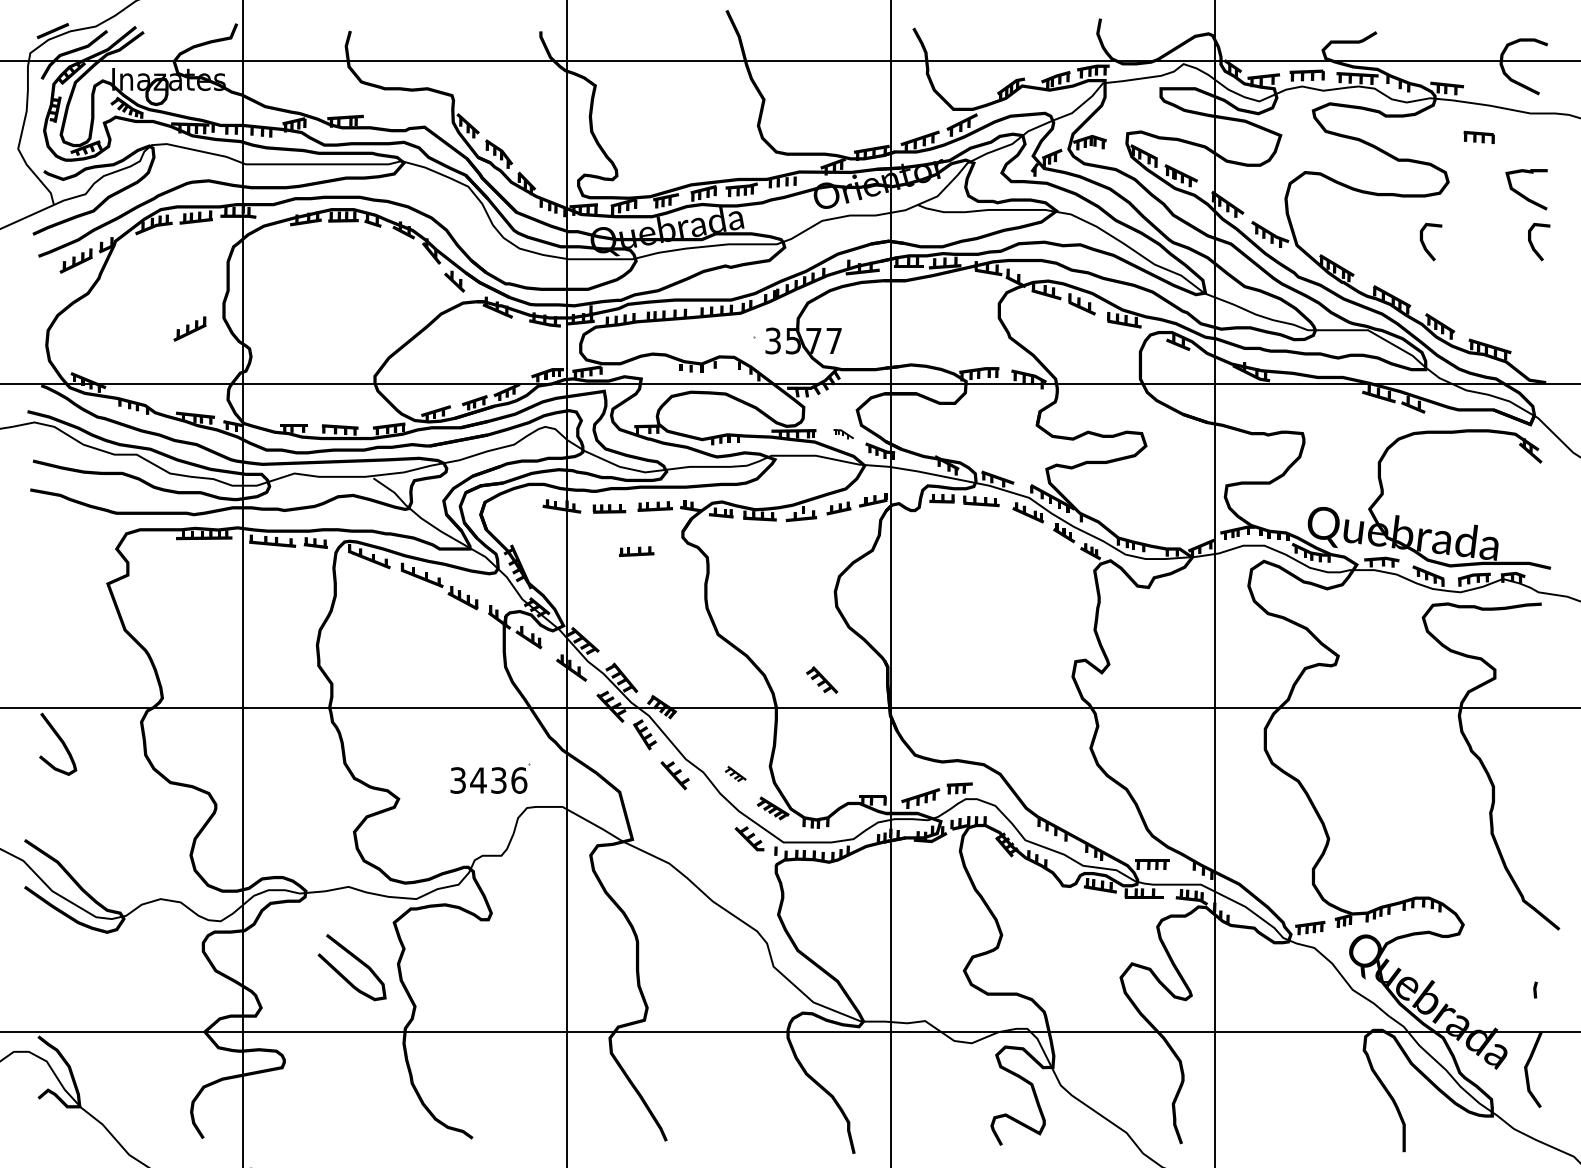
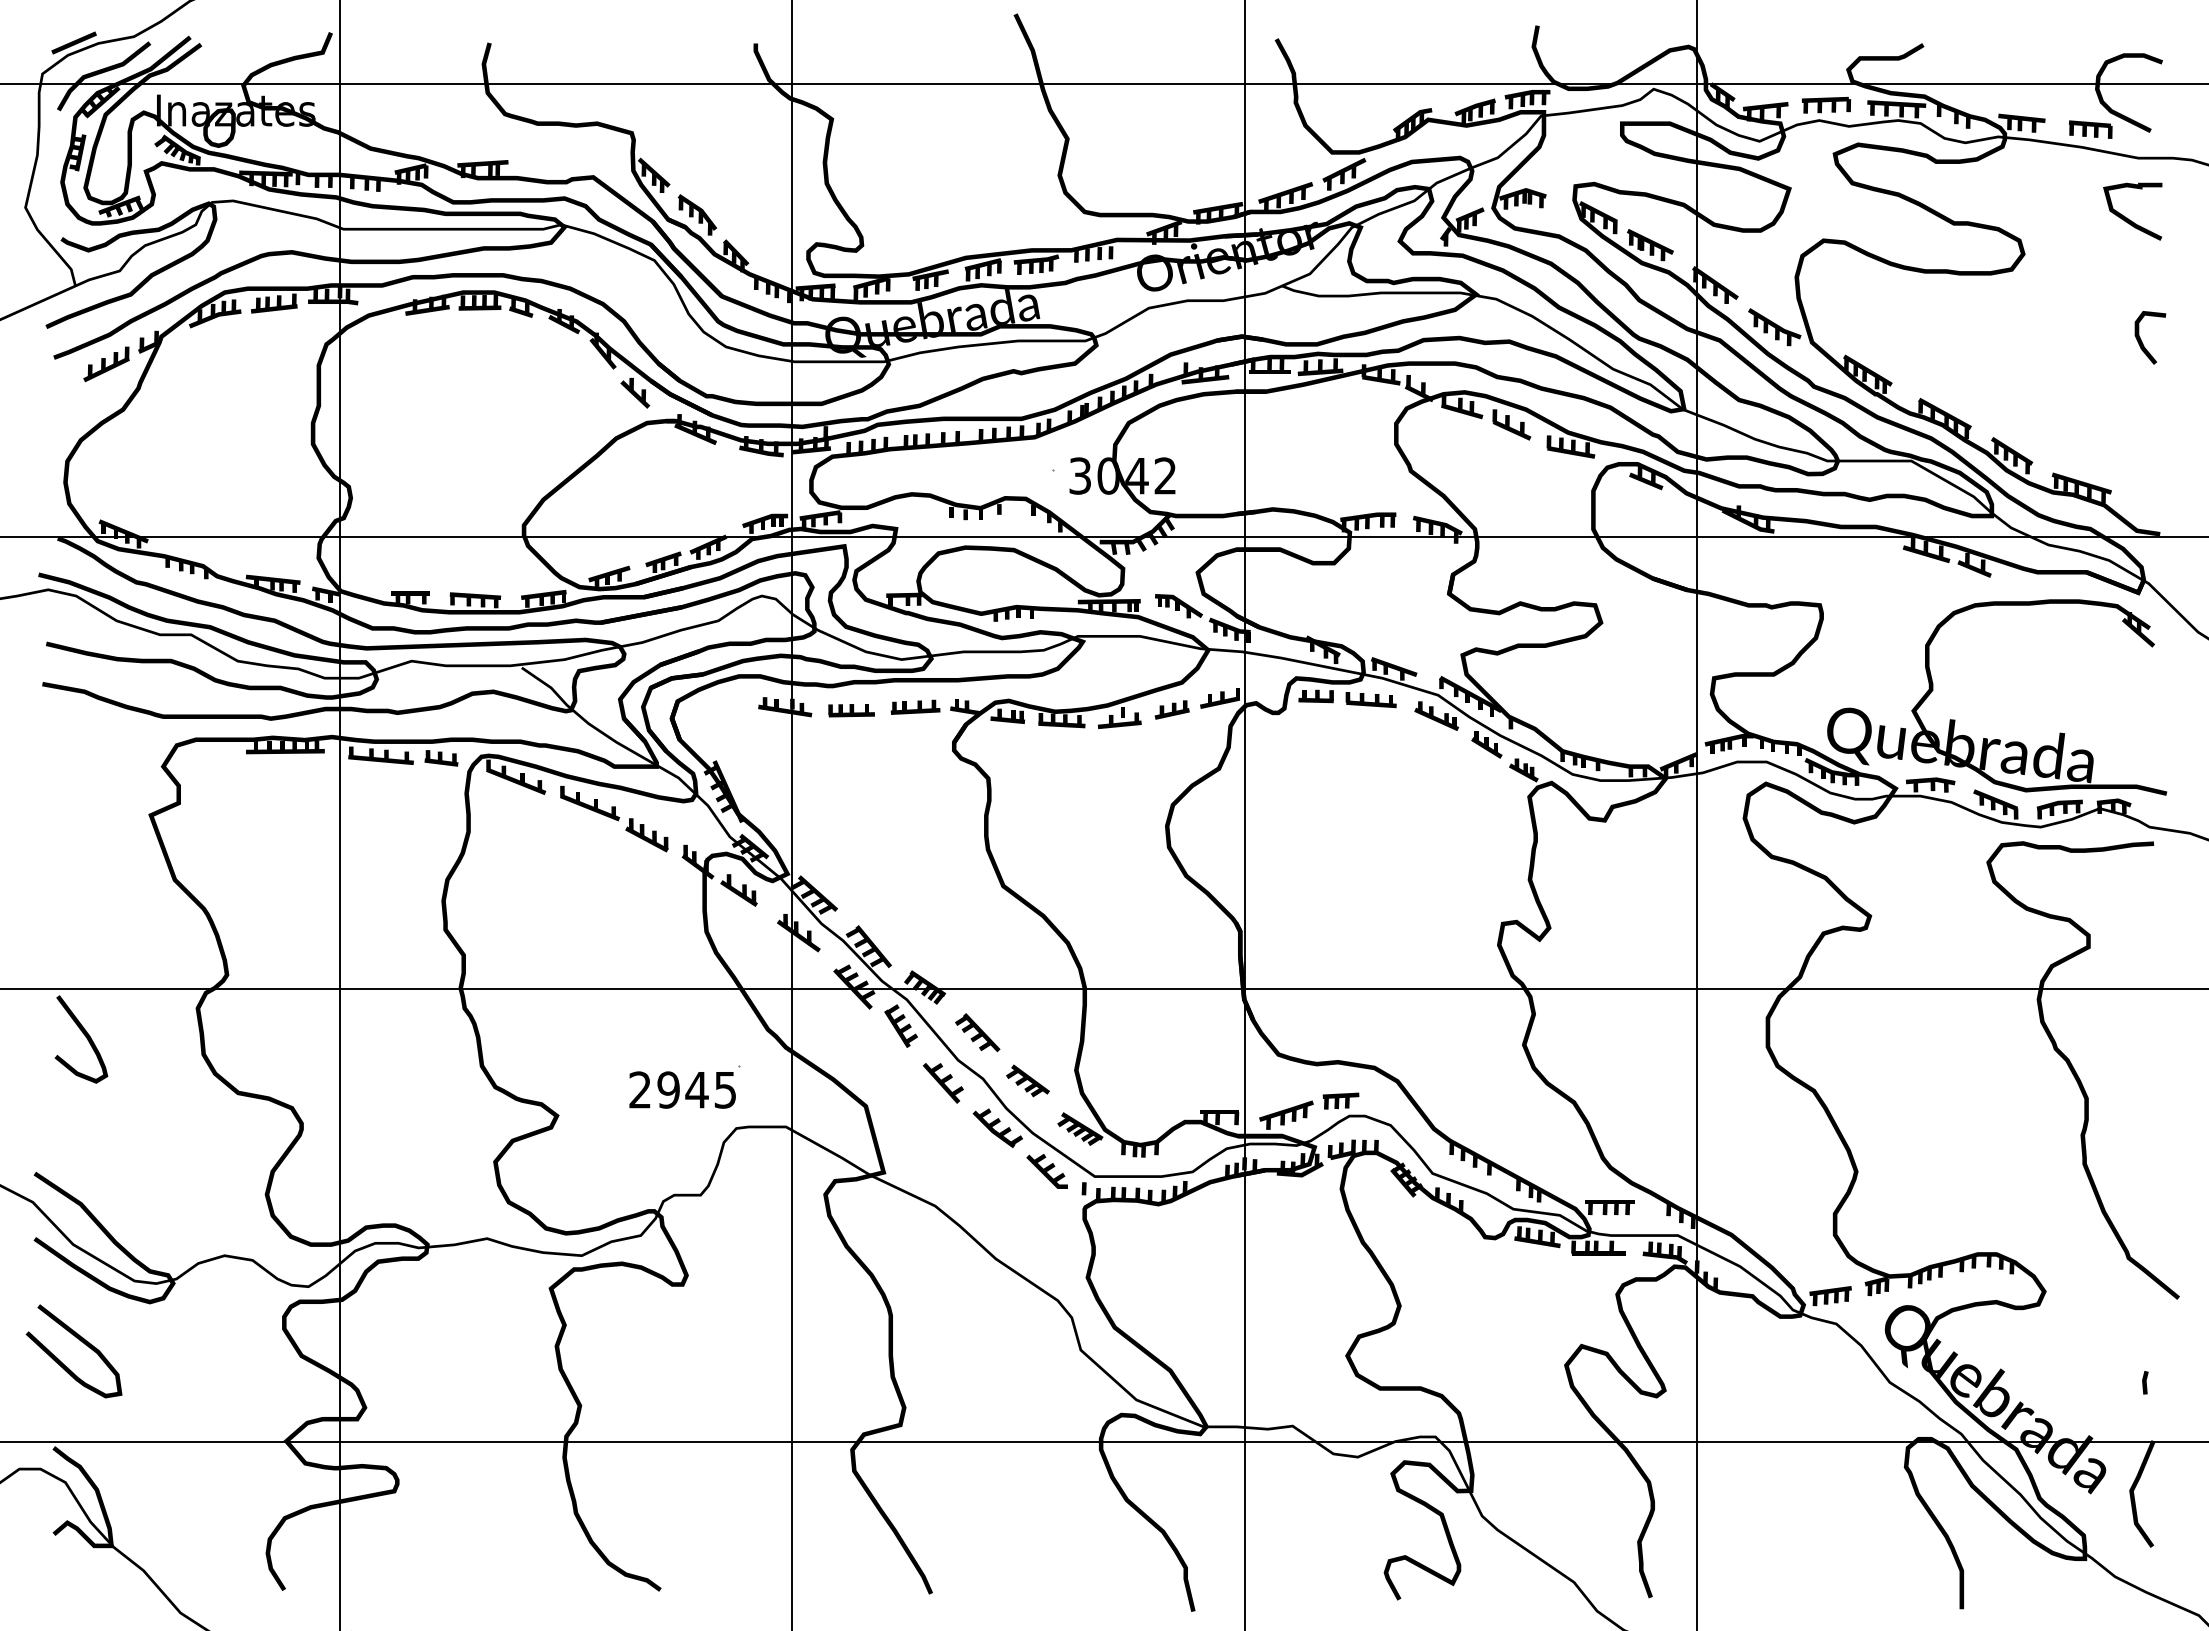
part: (1479, 137) -> (2090, 129), moved
curve: (1522, 193) -> (2127, 217), moved
curve: (1425, 244) -> (1991, 341), removed
part: (189, 329) -> (265, 459), removed
text: (813, 340) -> (1136, 475), 3577 -> 3042
part: (843, 434) -> (1178, 606), size x1.67
part: (636, 551) -> (889, 769), removed
part: (821, 679) -> (977, 1032), moved
part: (735, 773) -> (1027, 1080), size x1.43
text: (488, 780) -> (682, 1089), 3436 -> 2945
part: (713, 807) -> (997, 1127), added
curve: (356, 960) -> (80, 1341), moved

